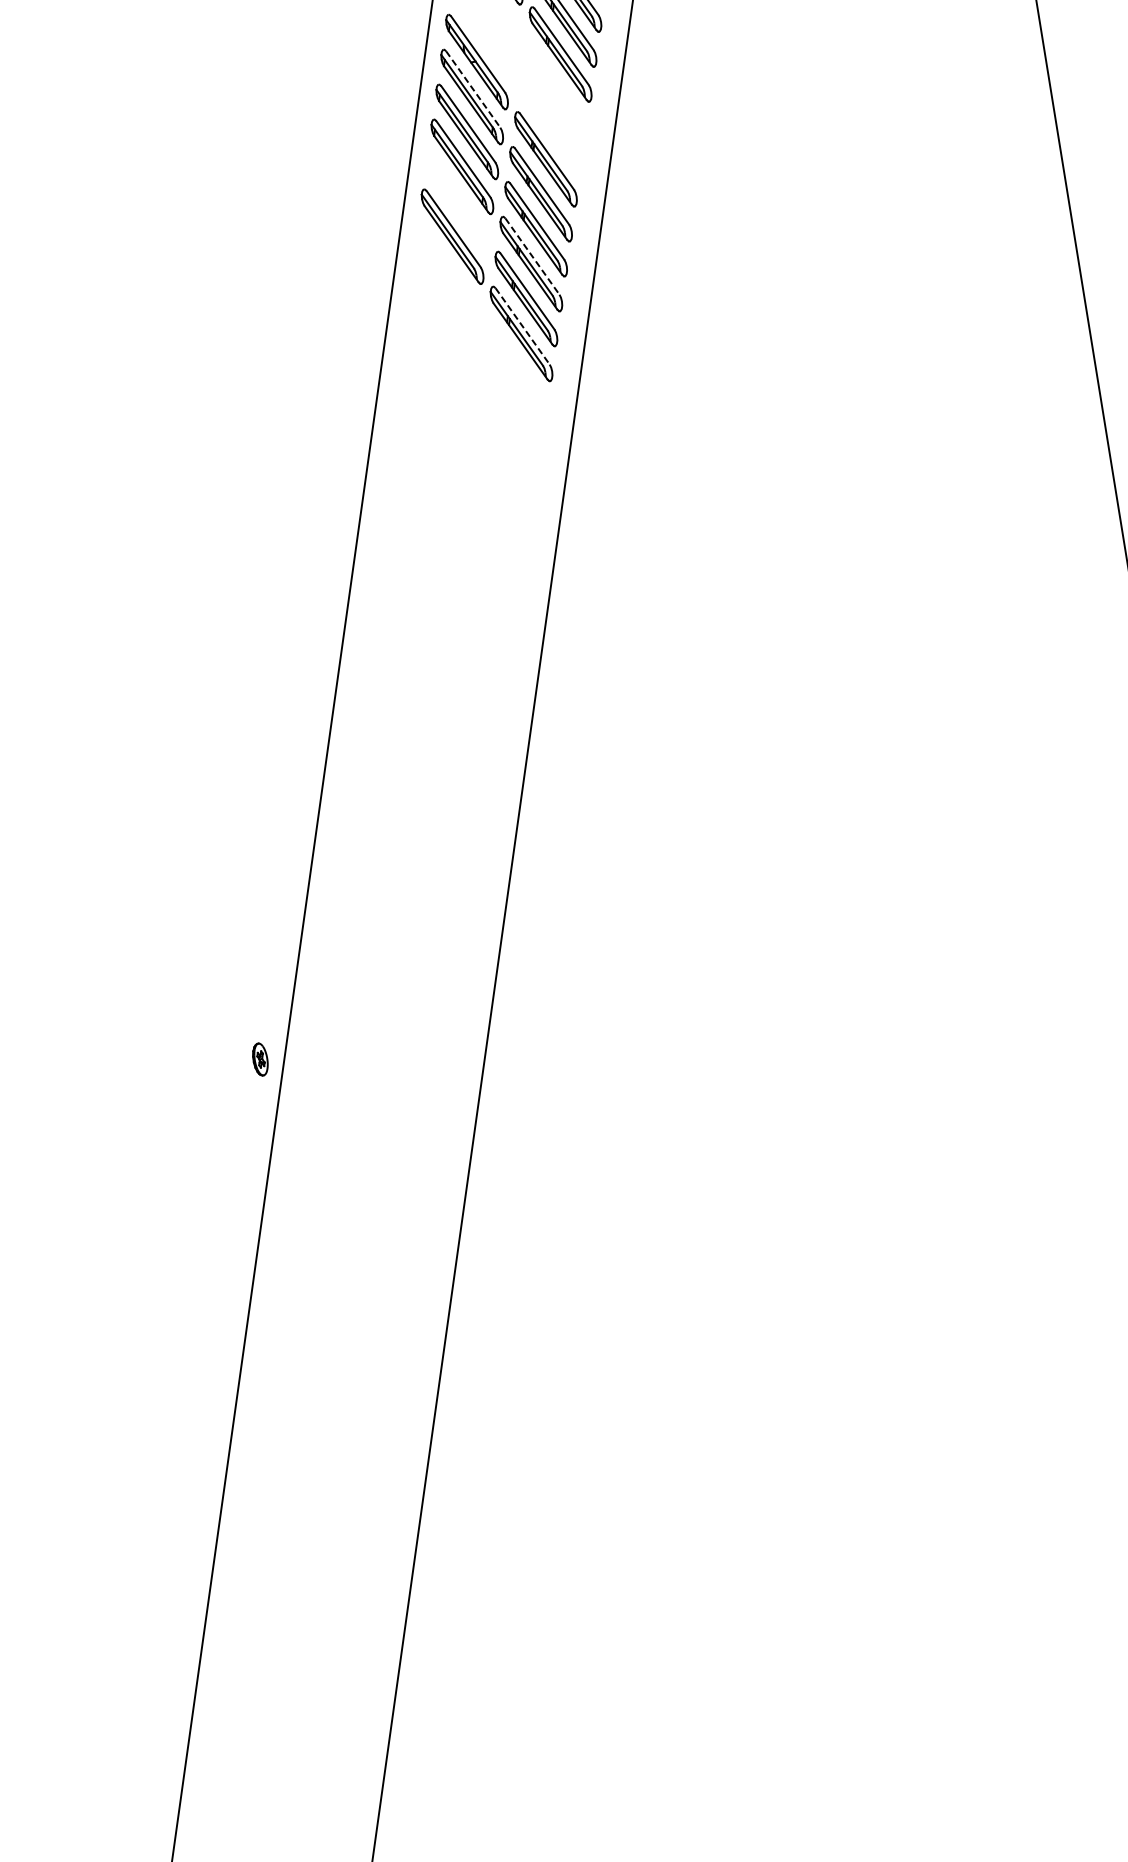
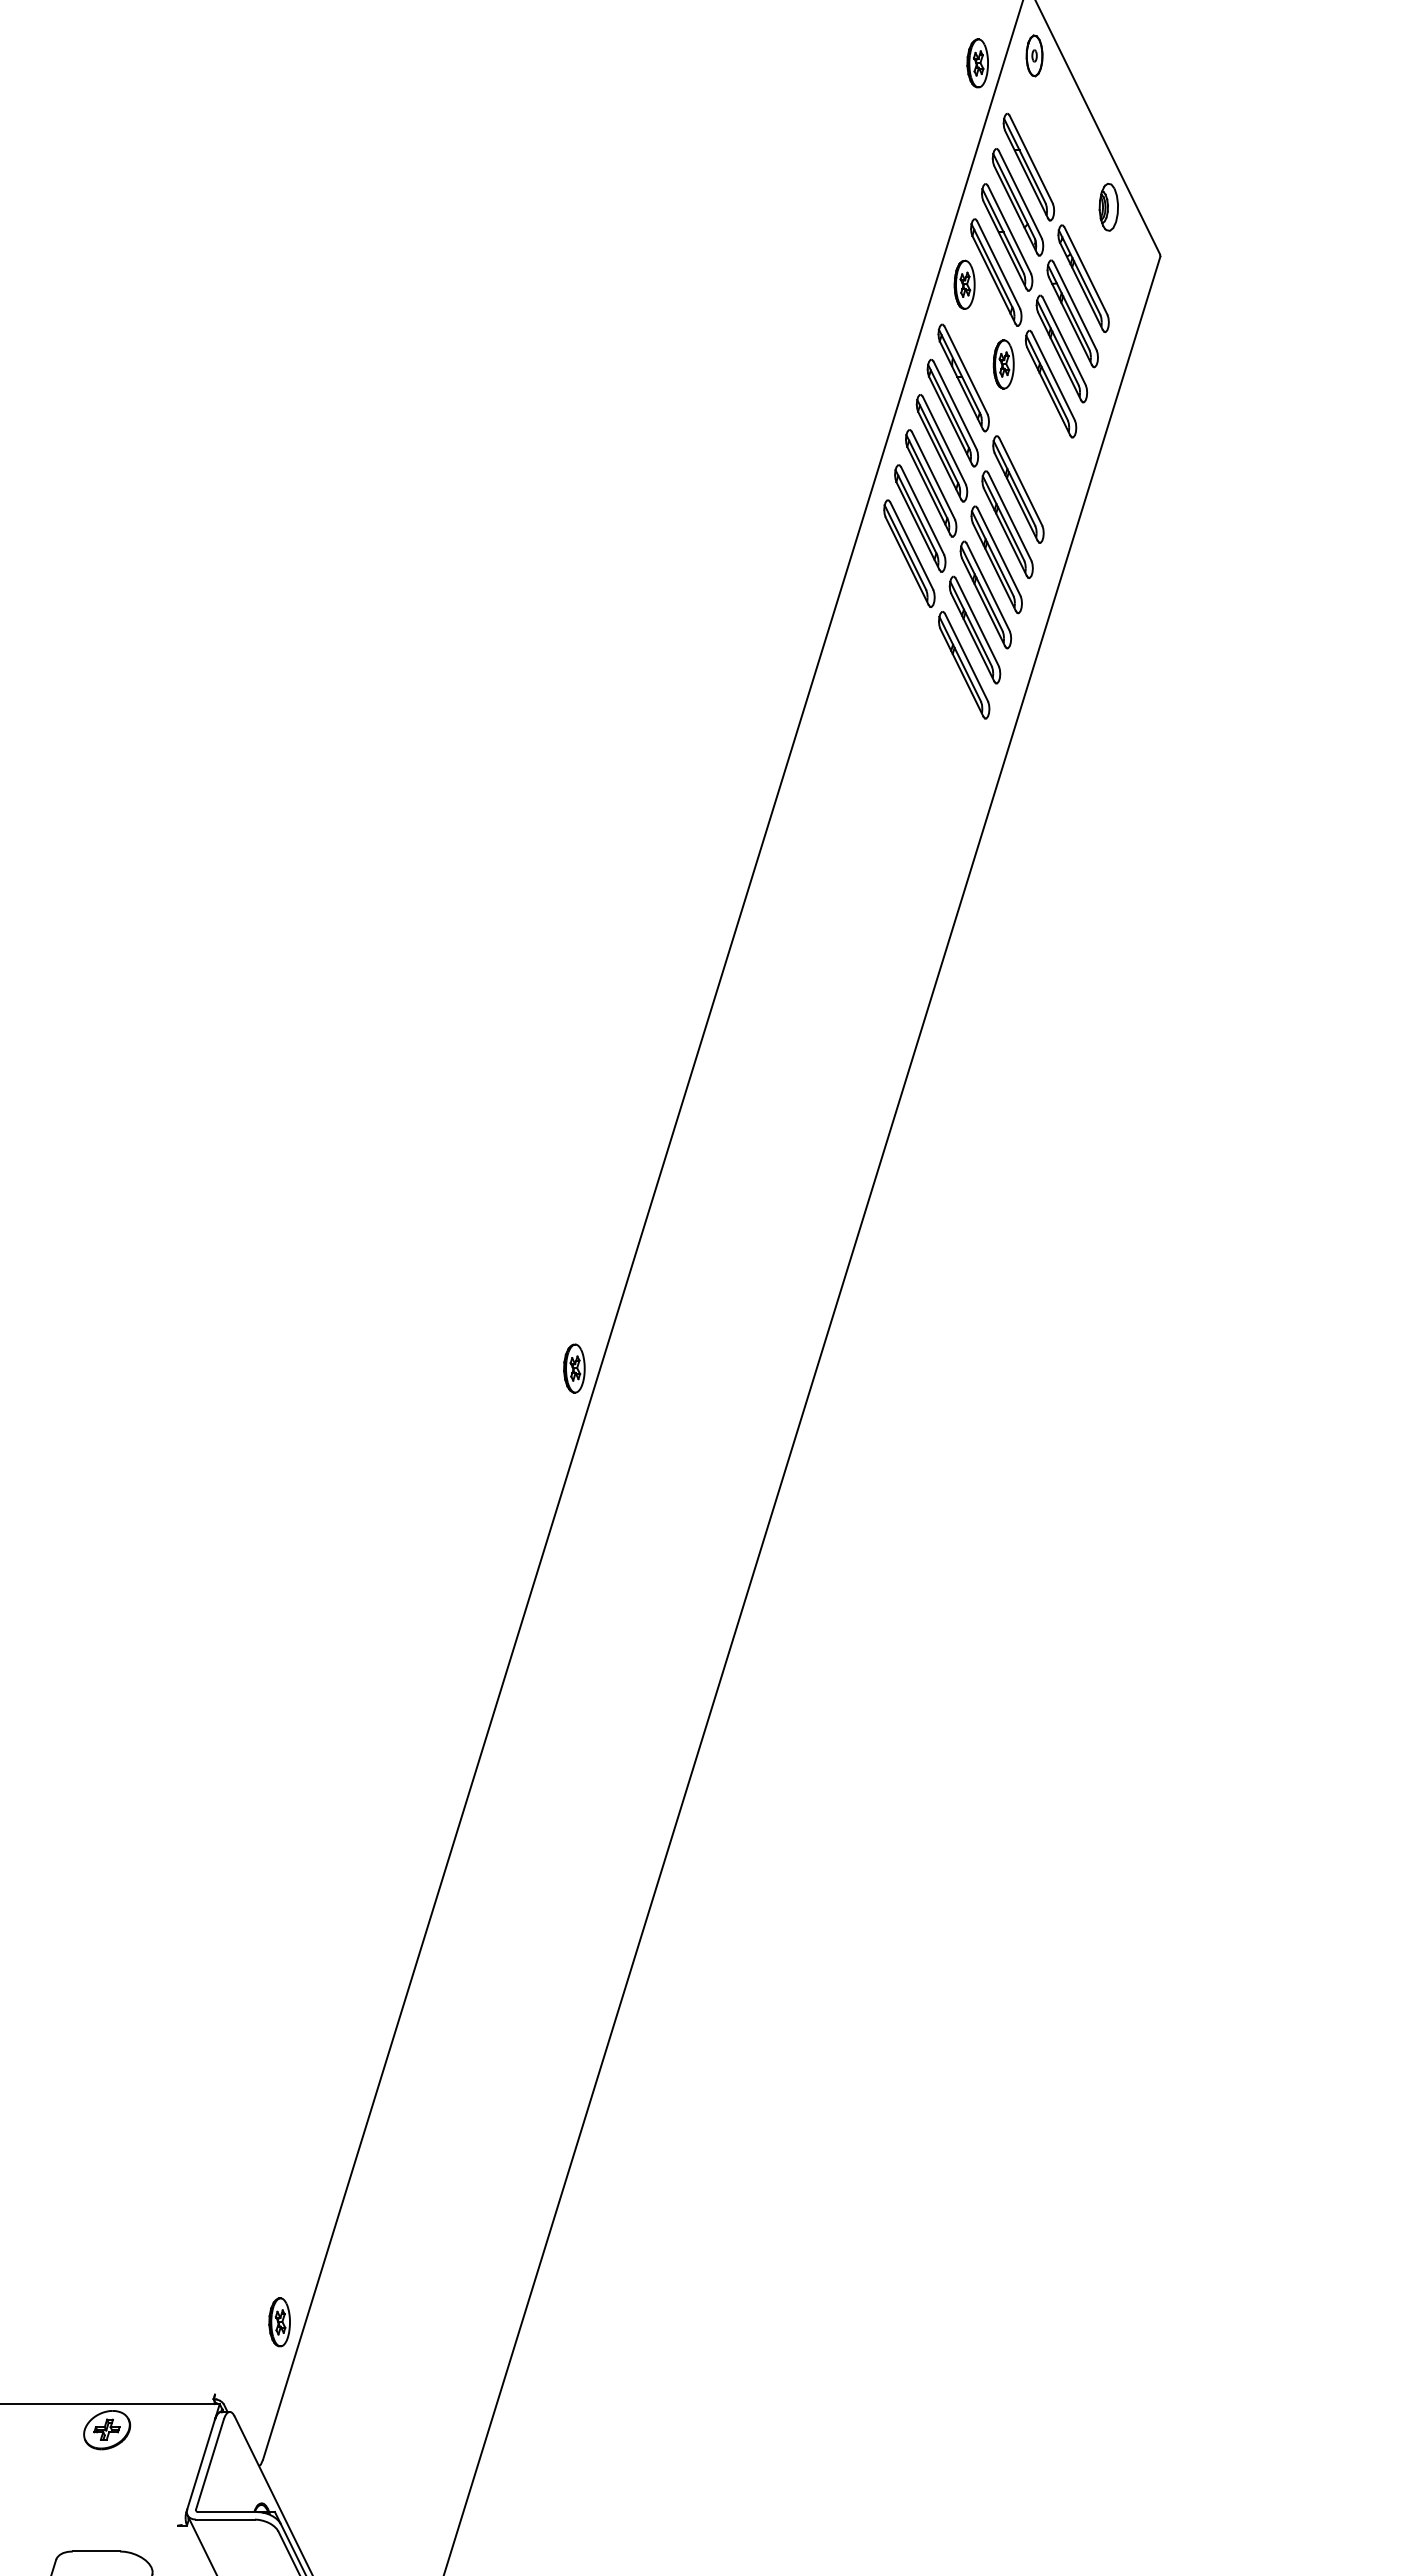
part: (512, 43) -> (1003, 364), added
line: (473, 89) -> (955, 405), dashed -> solid
part: (457, 201) -> (920, 518), added
line: (532, 256) -> (988, 587), dashed -> solid
line: (522, 326) -> (966, 657), dashed -> solid
part: (260, 1059) -> (574, 1368), size x1.43

